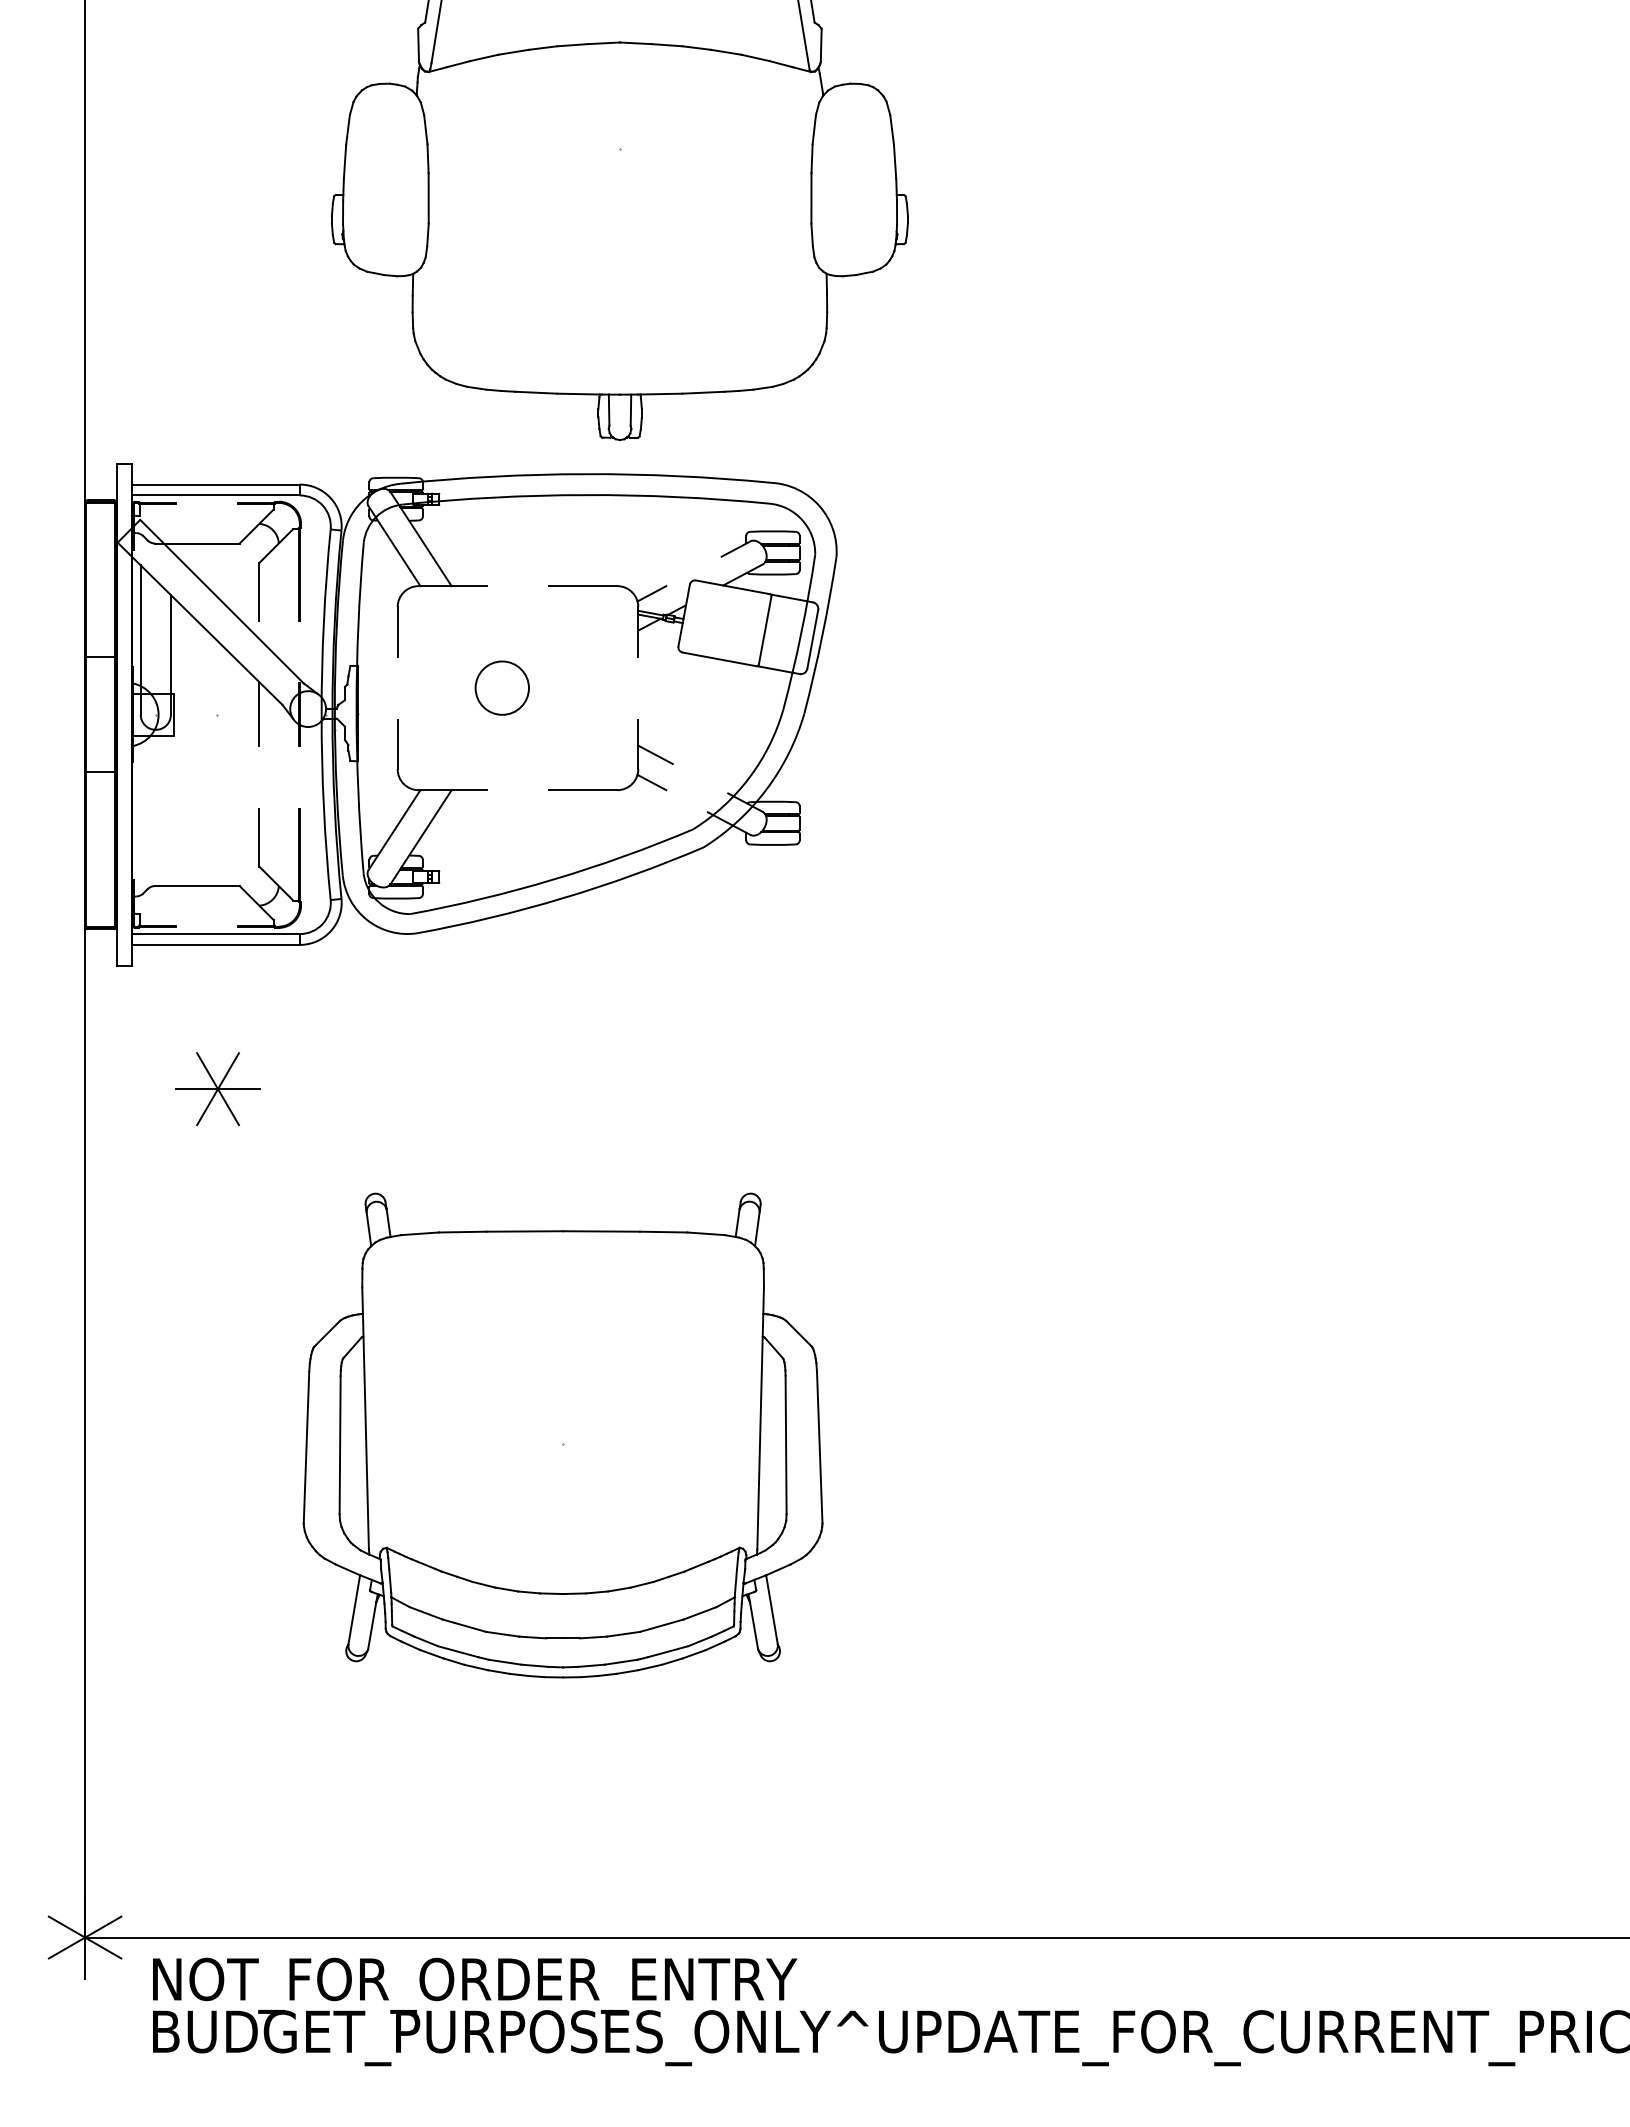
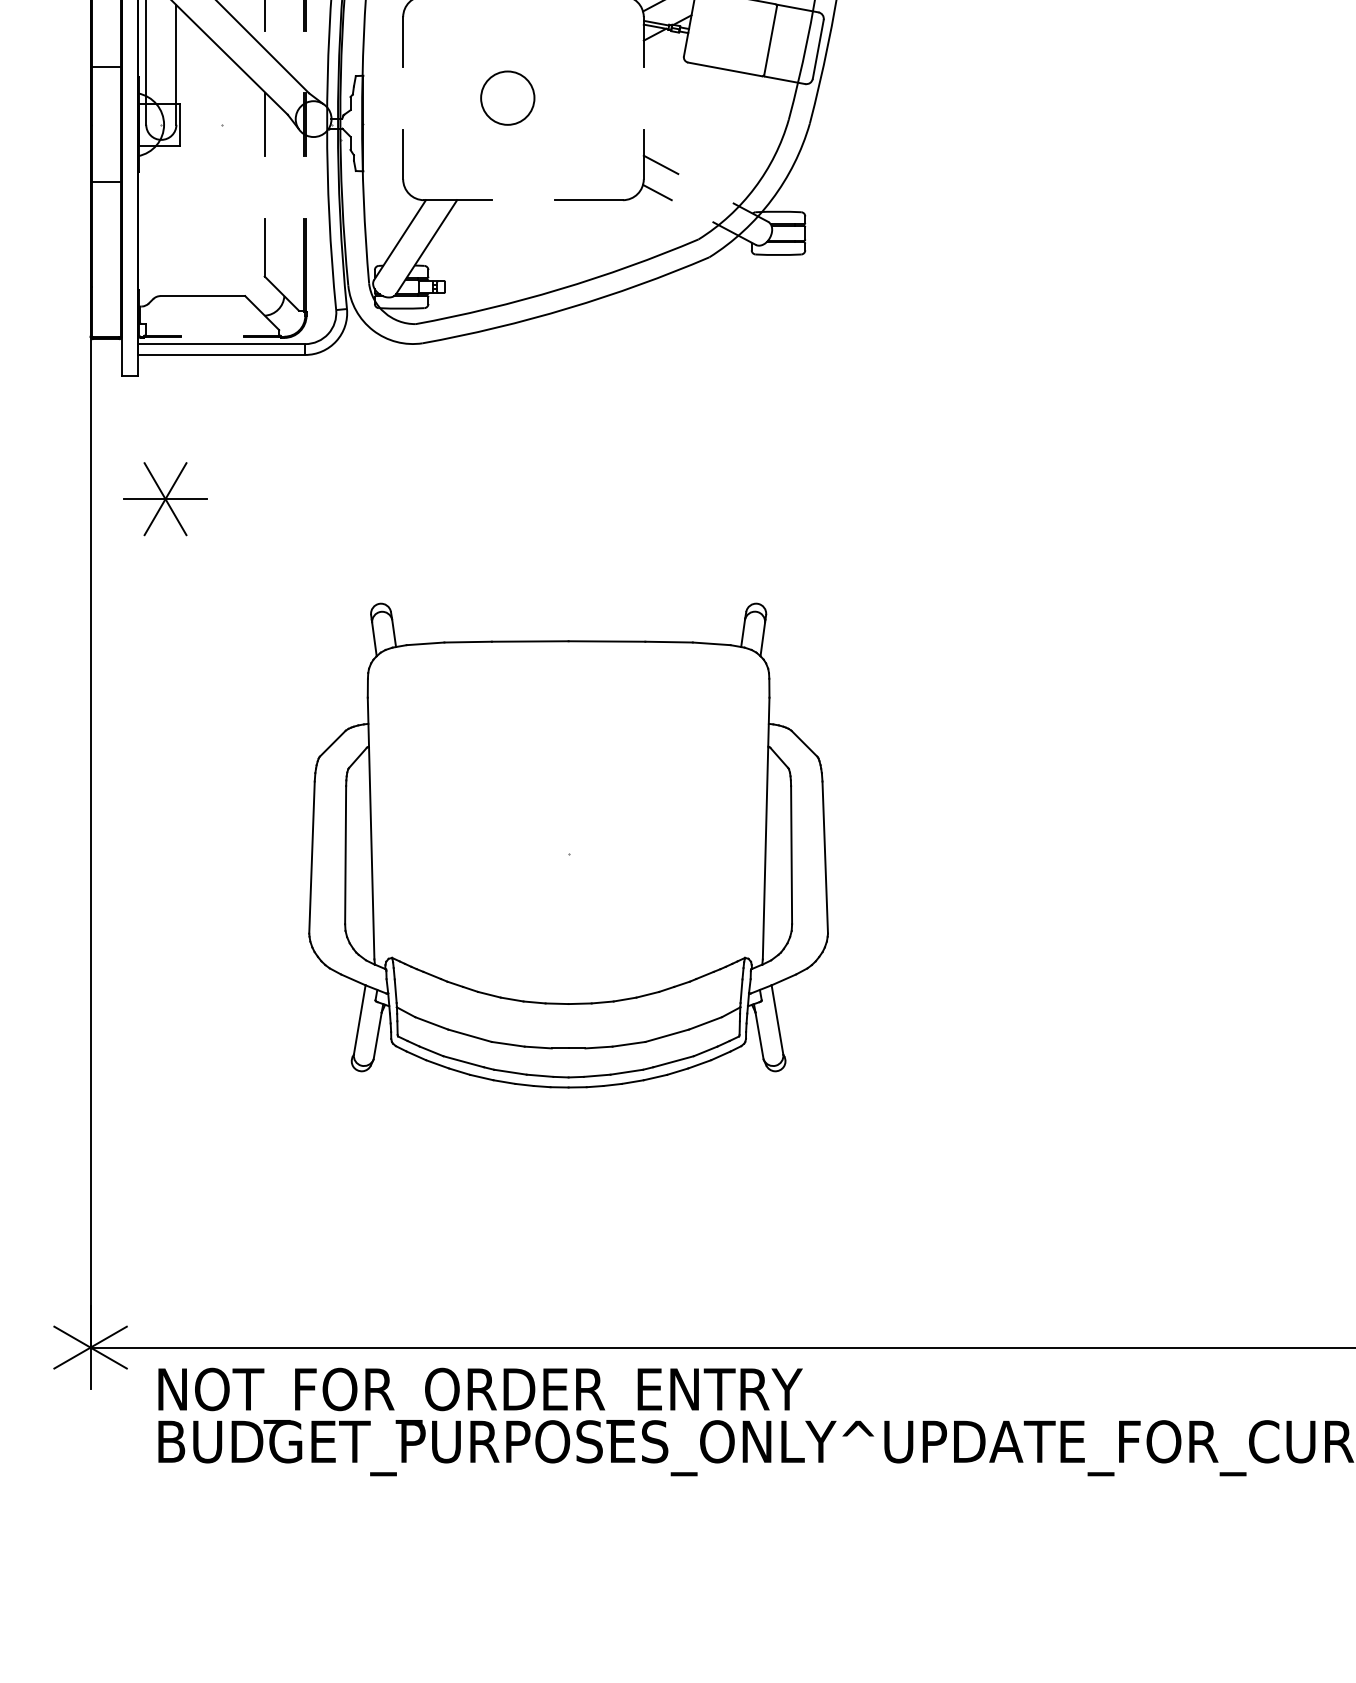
part: (217, 1089) -> (165, 499), moved

